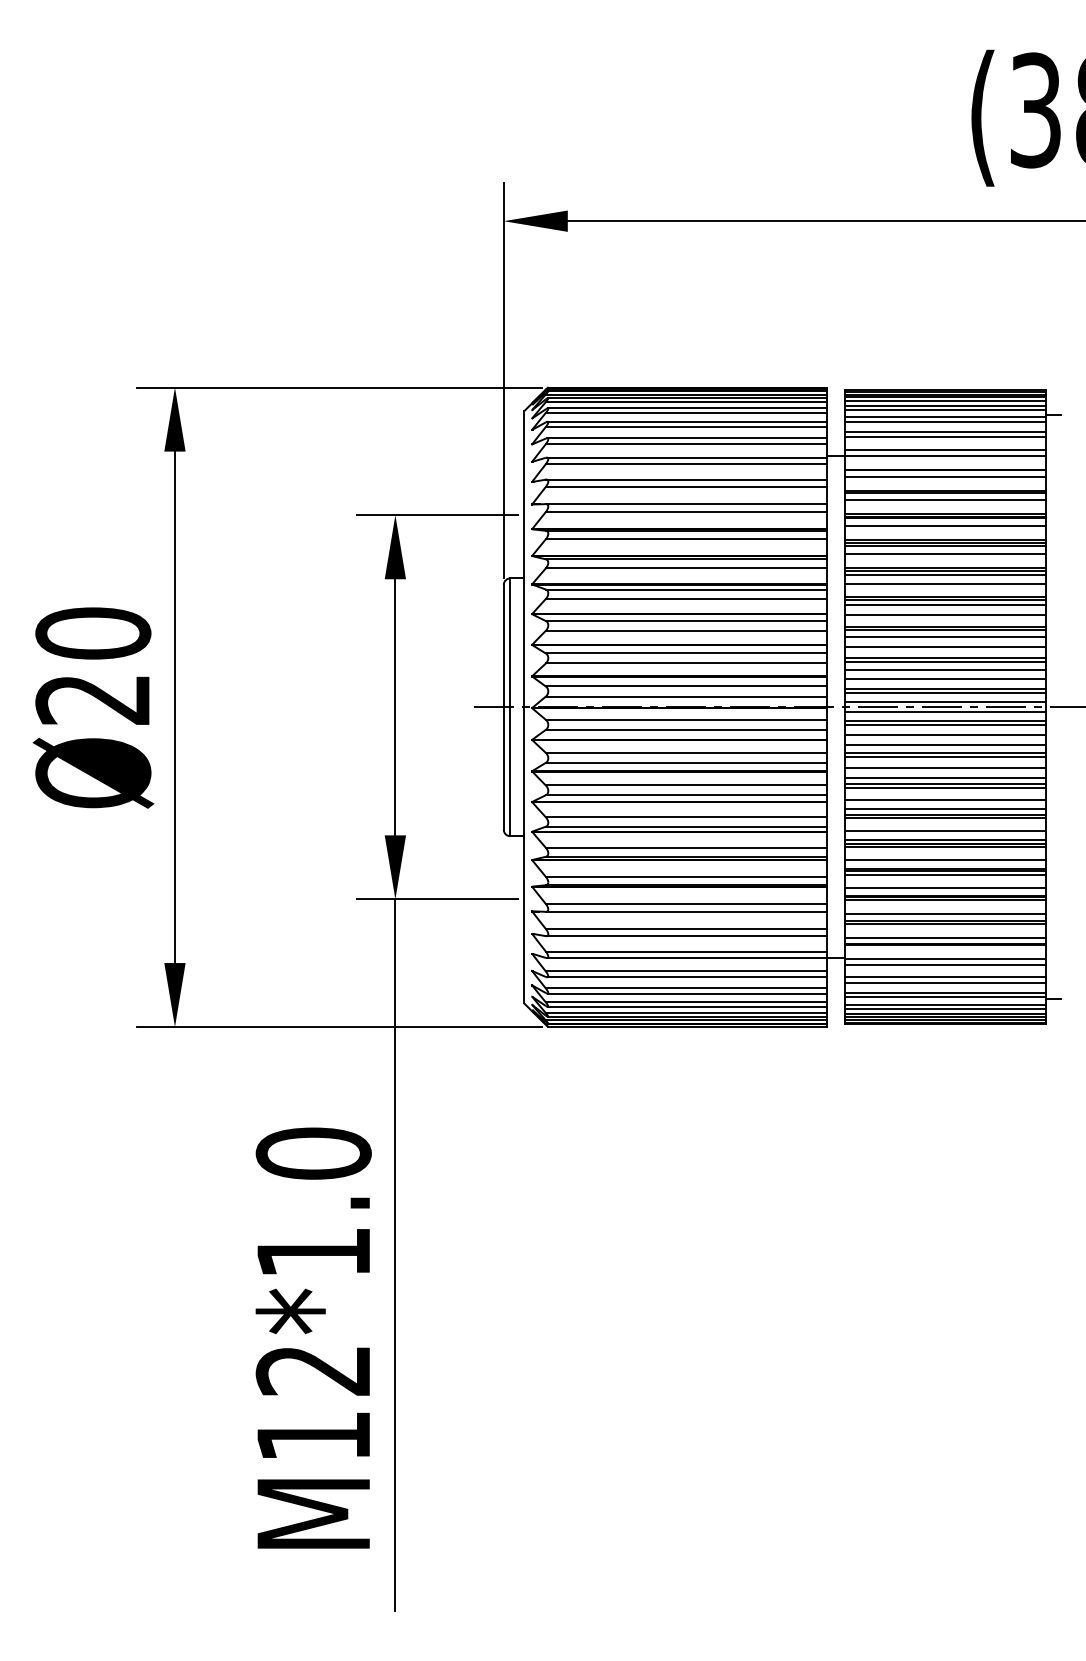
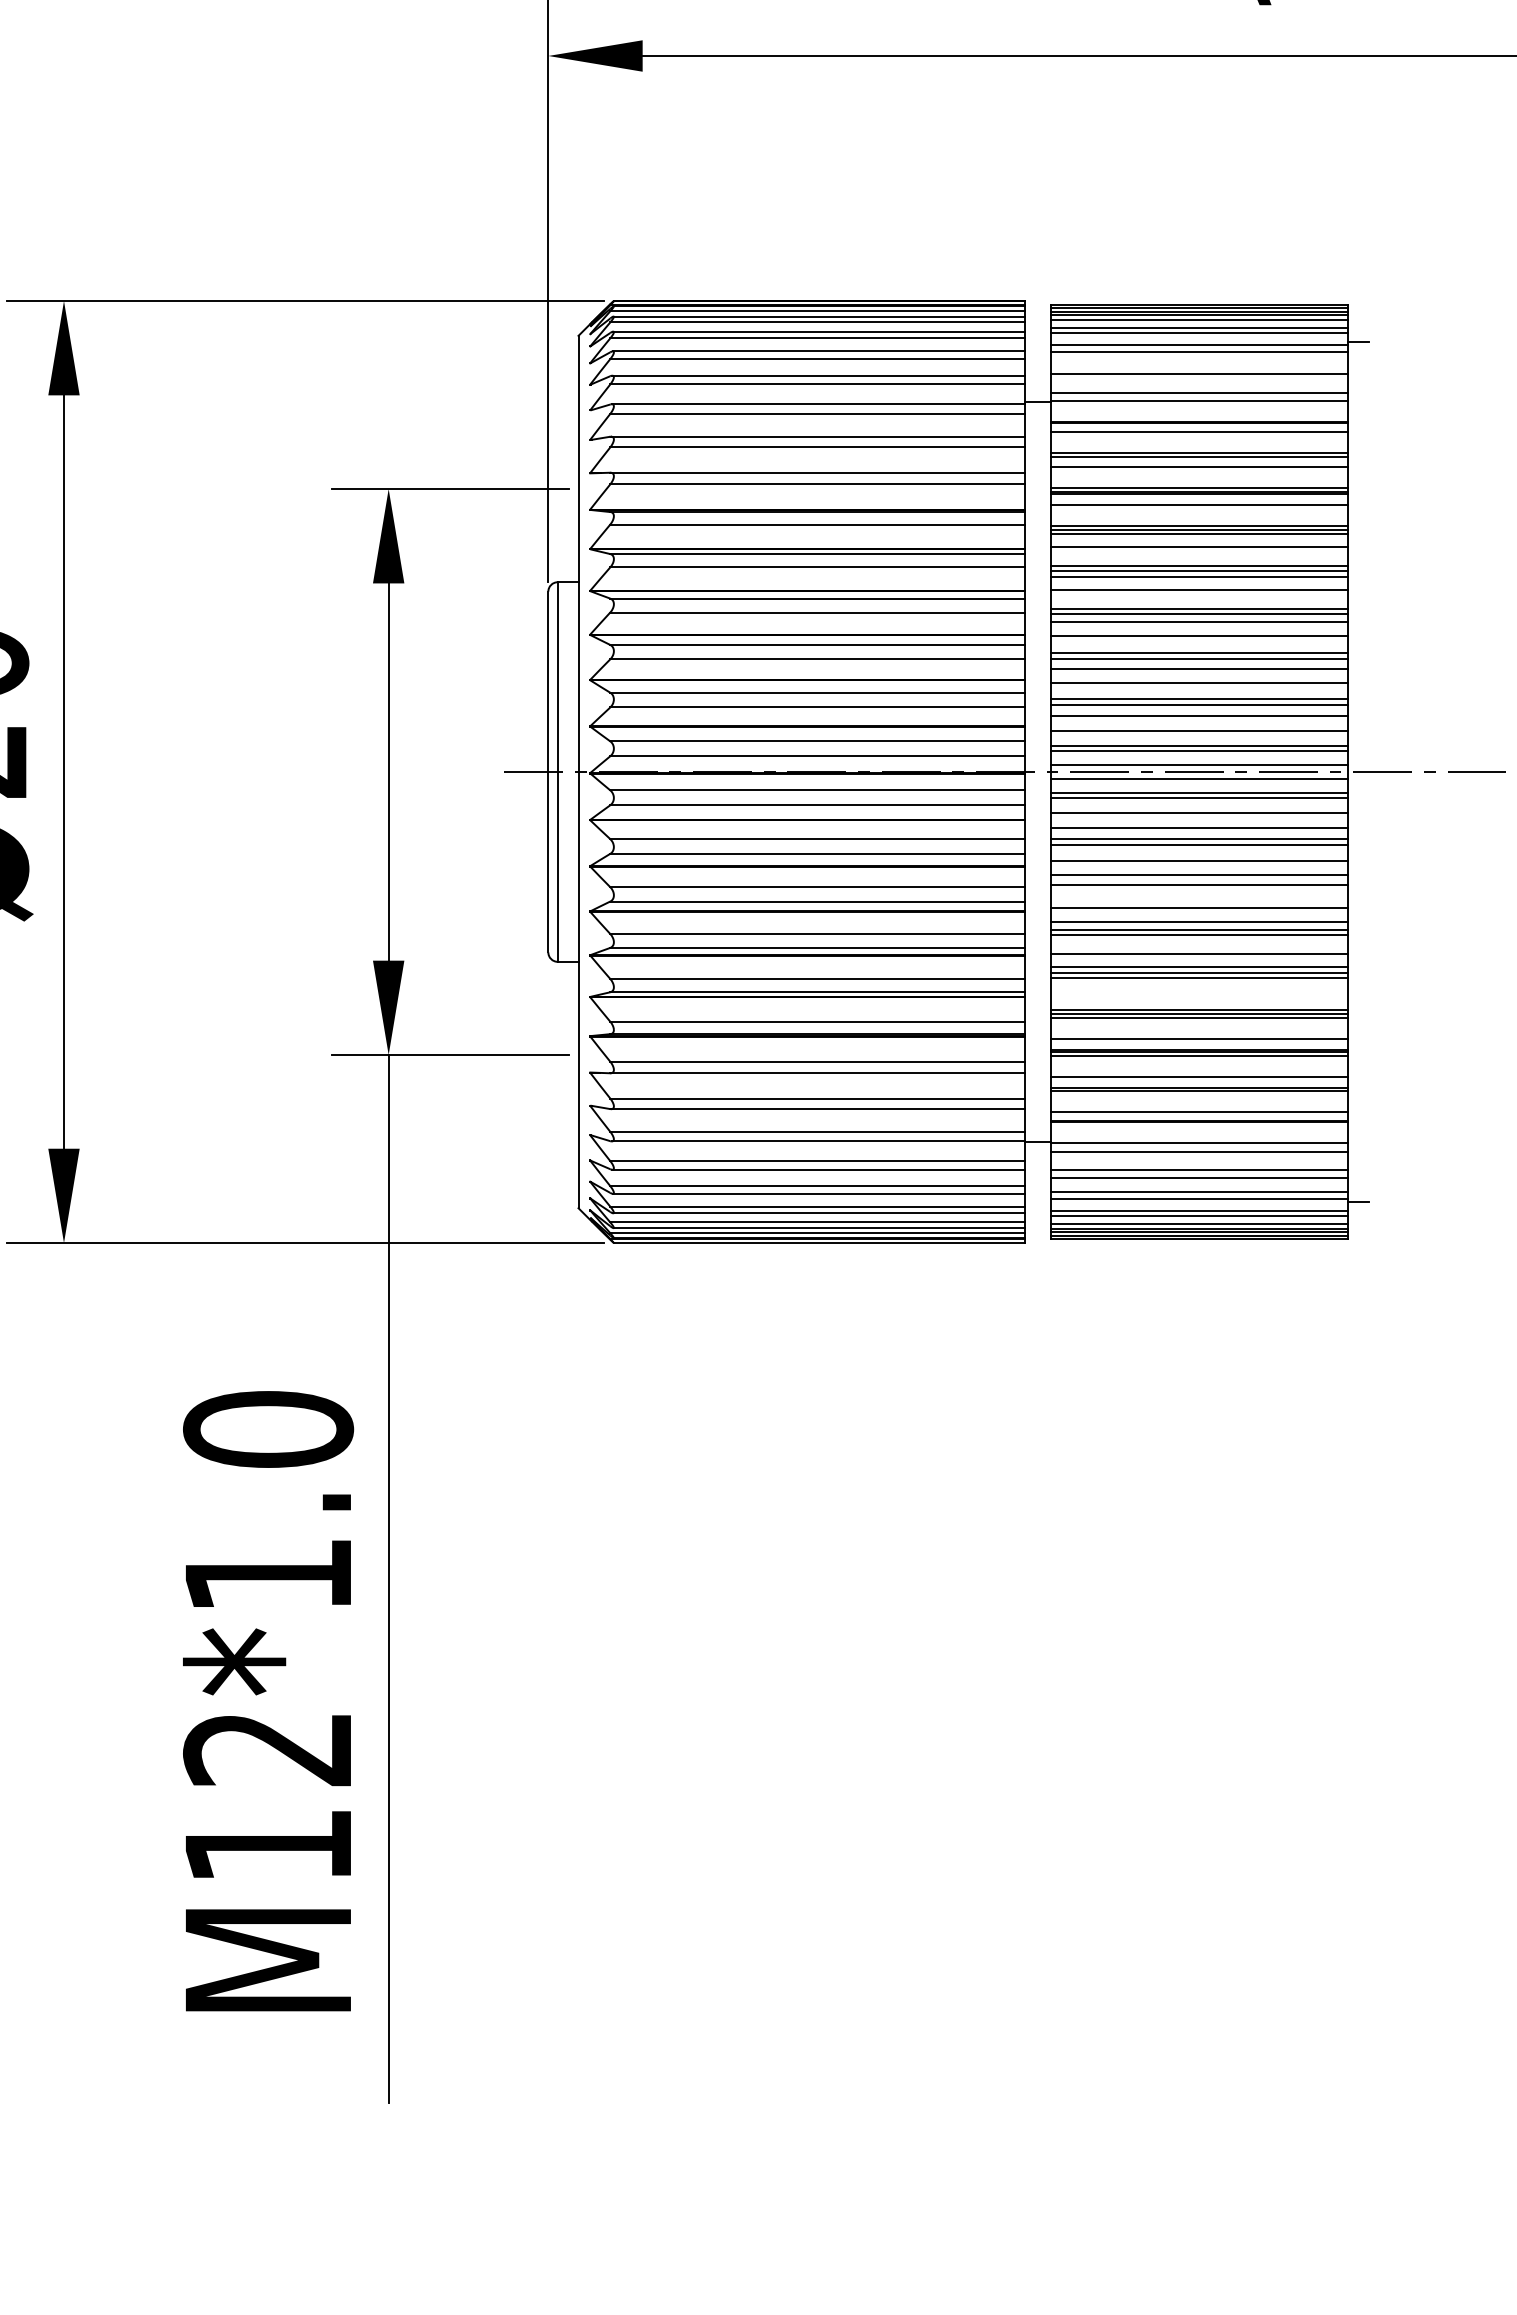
line: (945, 431) -> (1198, 365), removed
line: (945, 787) -> (1198, 890), removed
line: (945, 860) -> (1198, 997), removed

